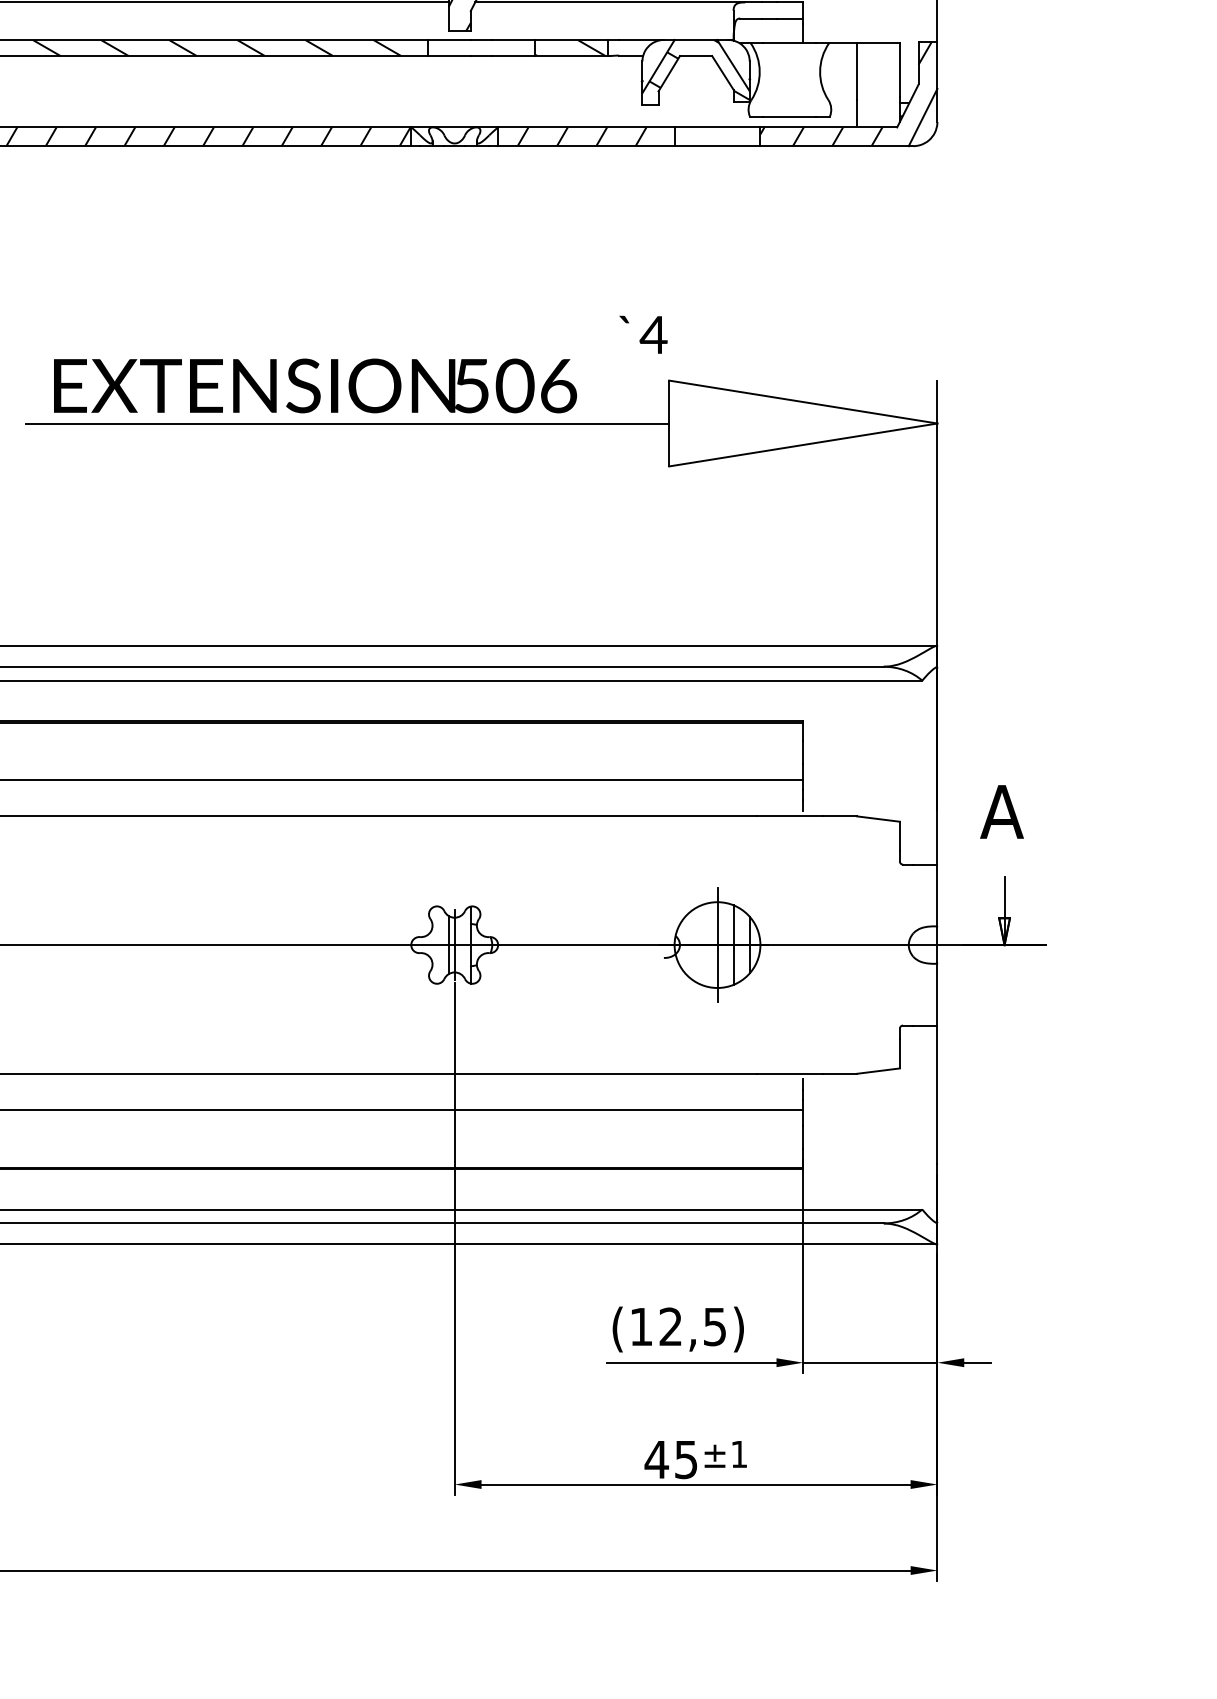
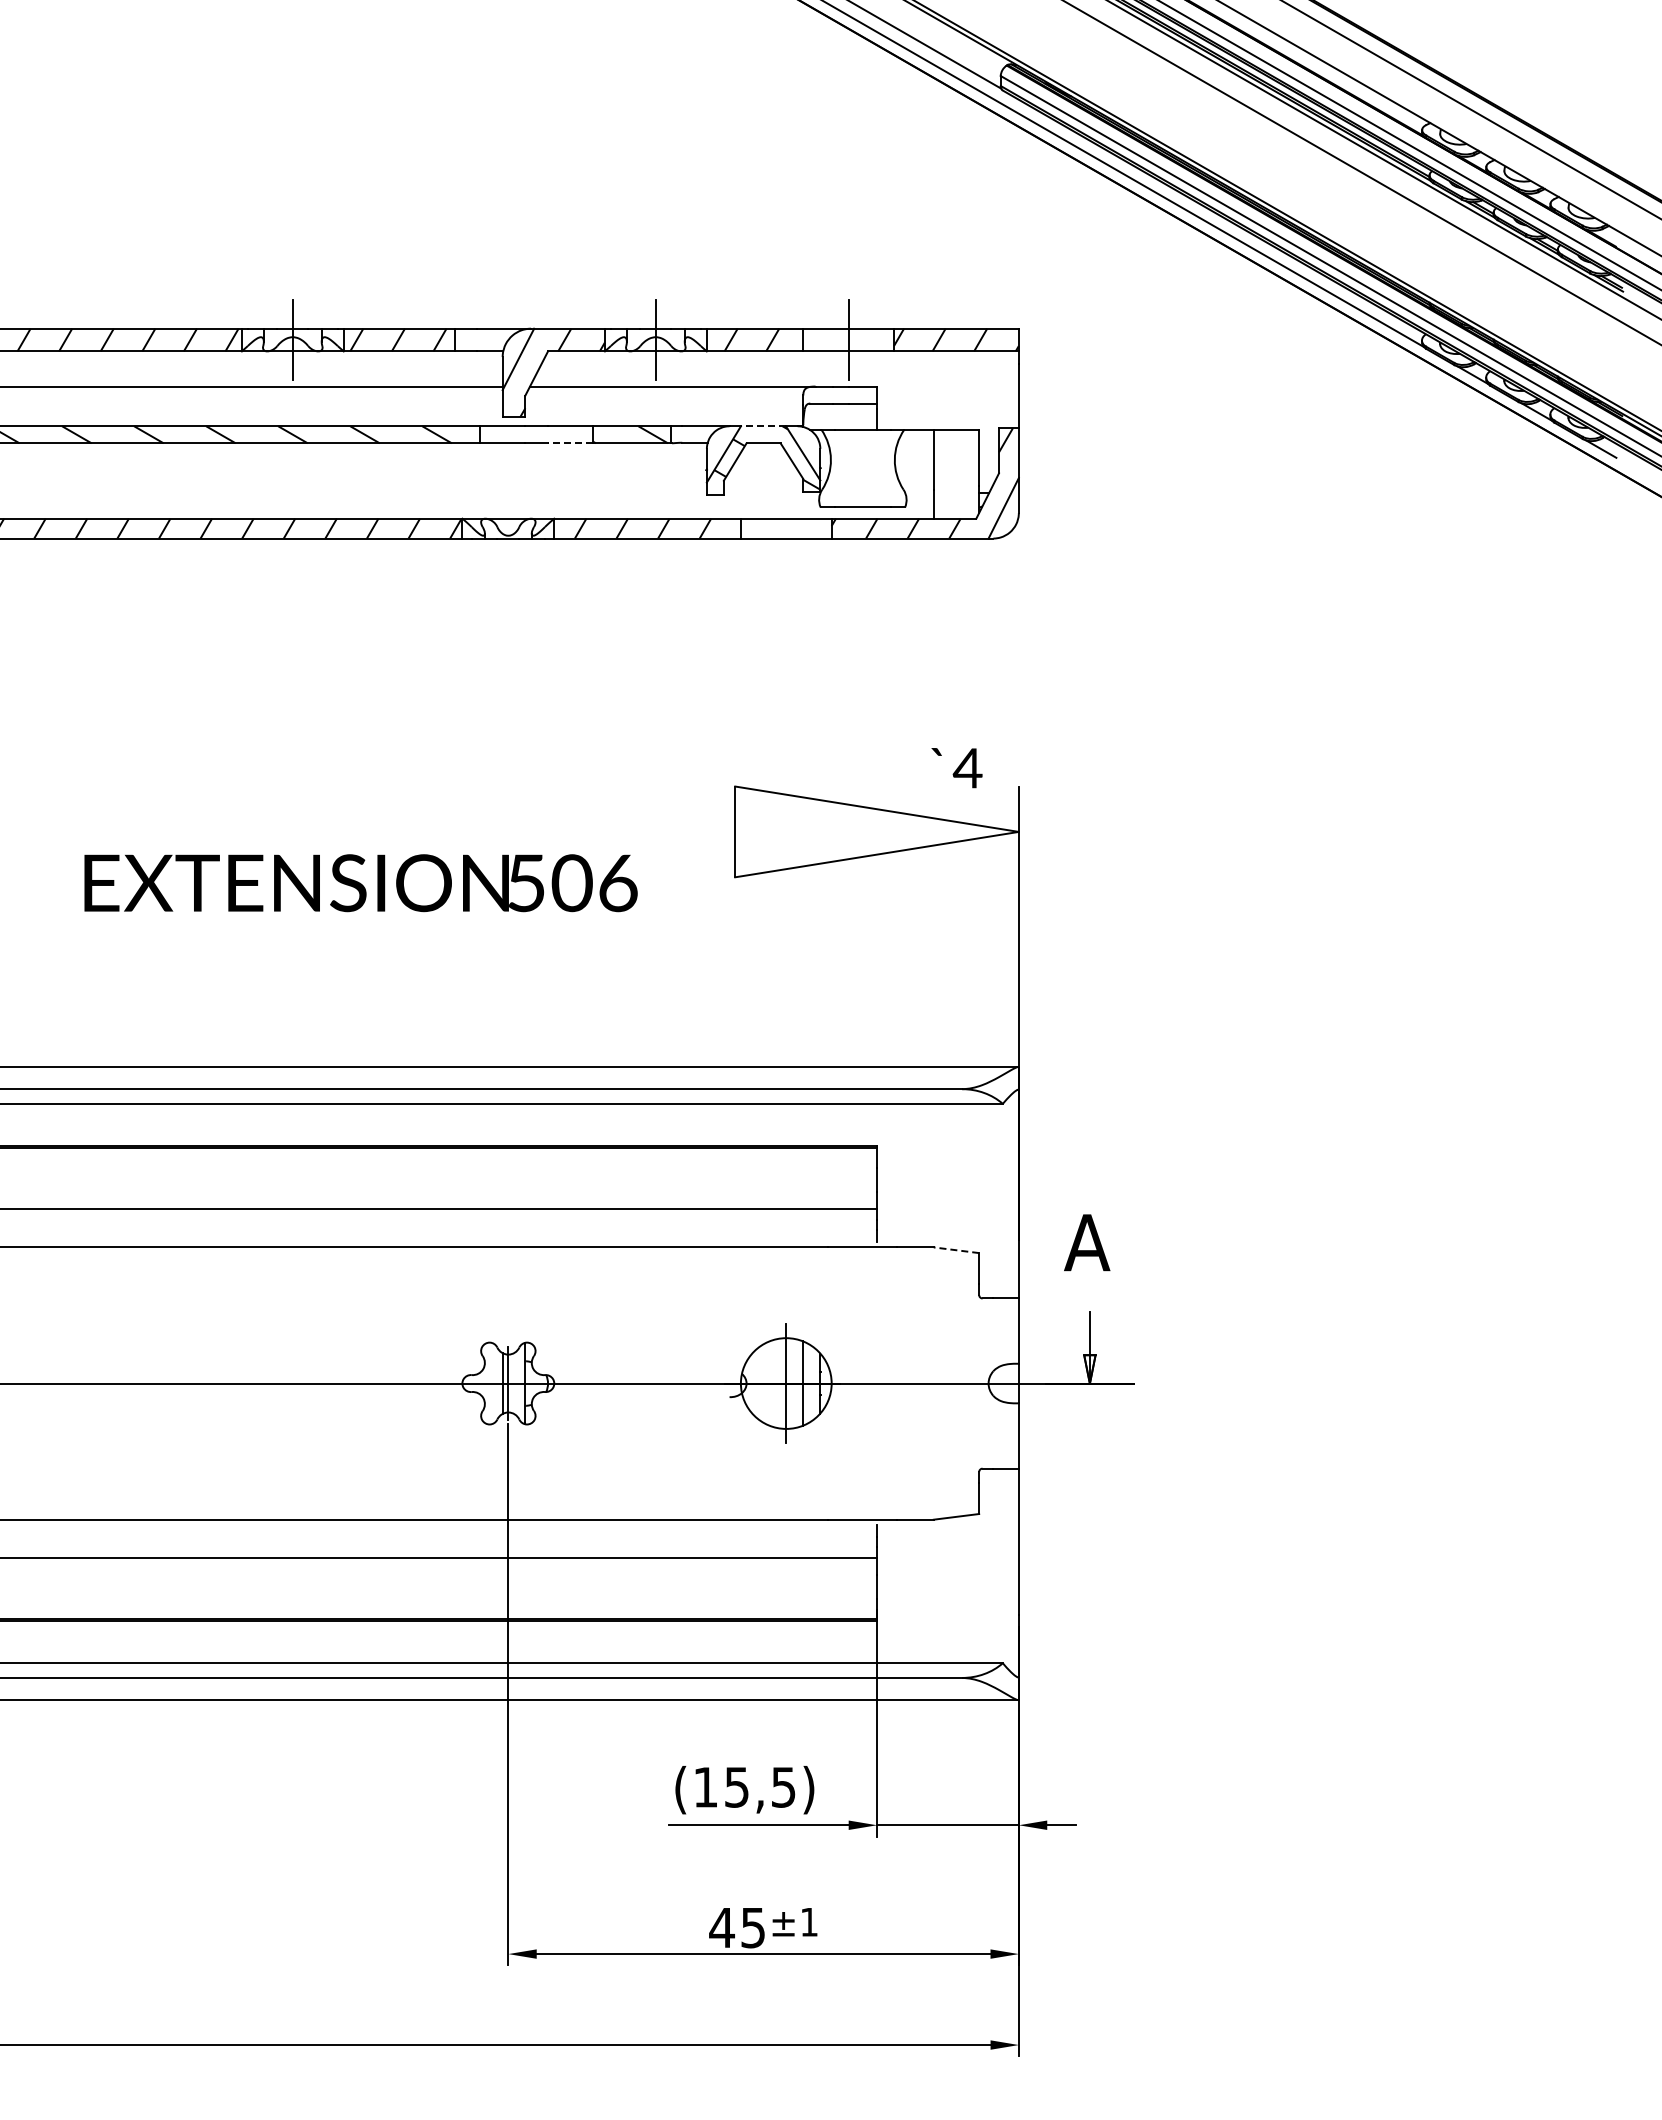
line: (695, 40) -> (762, 426), solid -> dashed
line: (513, 56) -> (570, 443), solid -> dashed
text: (643, 335) -> (956, 768), moved
text: (314, 386) -> (360, 883), moved
line: (347, 423) -> (394, 831), removed
line: (878, 819) -> (956, 1250), solid -> dashed
text: (670, 1326) -> (736, 1786), (12,5) -> (15,5)

